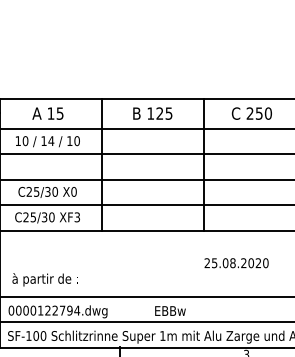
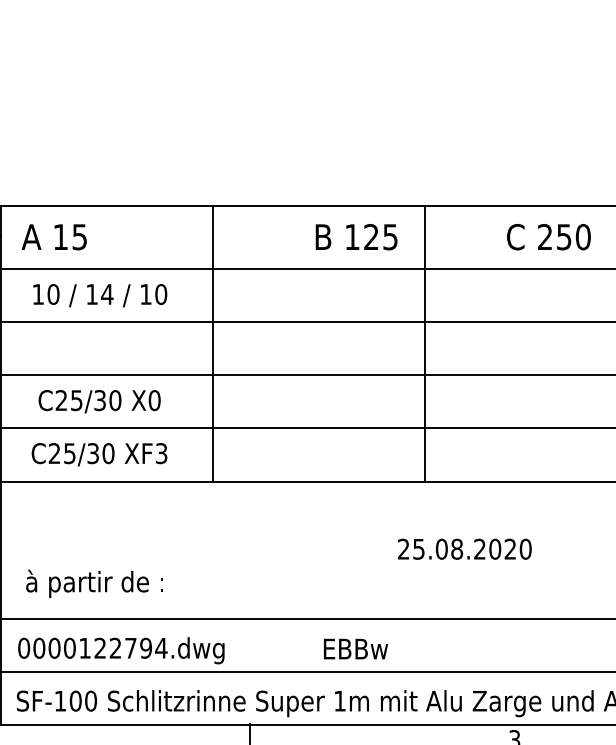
text: (47, 113) -> (53, 236), moved
text: (152, 113) -> (355, 236), moved
text: (251, 113) -> (547, 236), moved
text: (236, 263) -> (464, 549), moved

